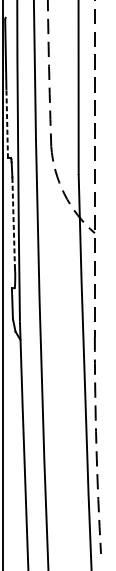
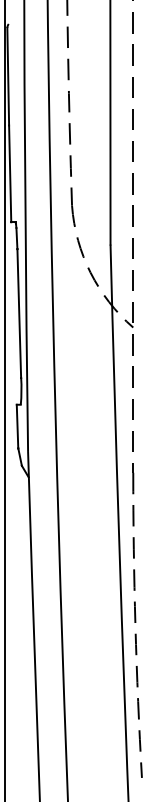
line: (7, 123) -> (10, 173), dashed -> solid
line: (13, 223) -> (19, 313), dashed -> solid

